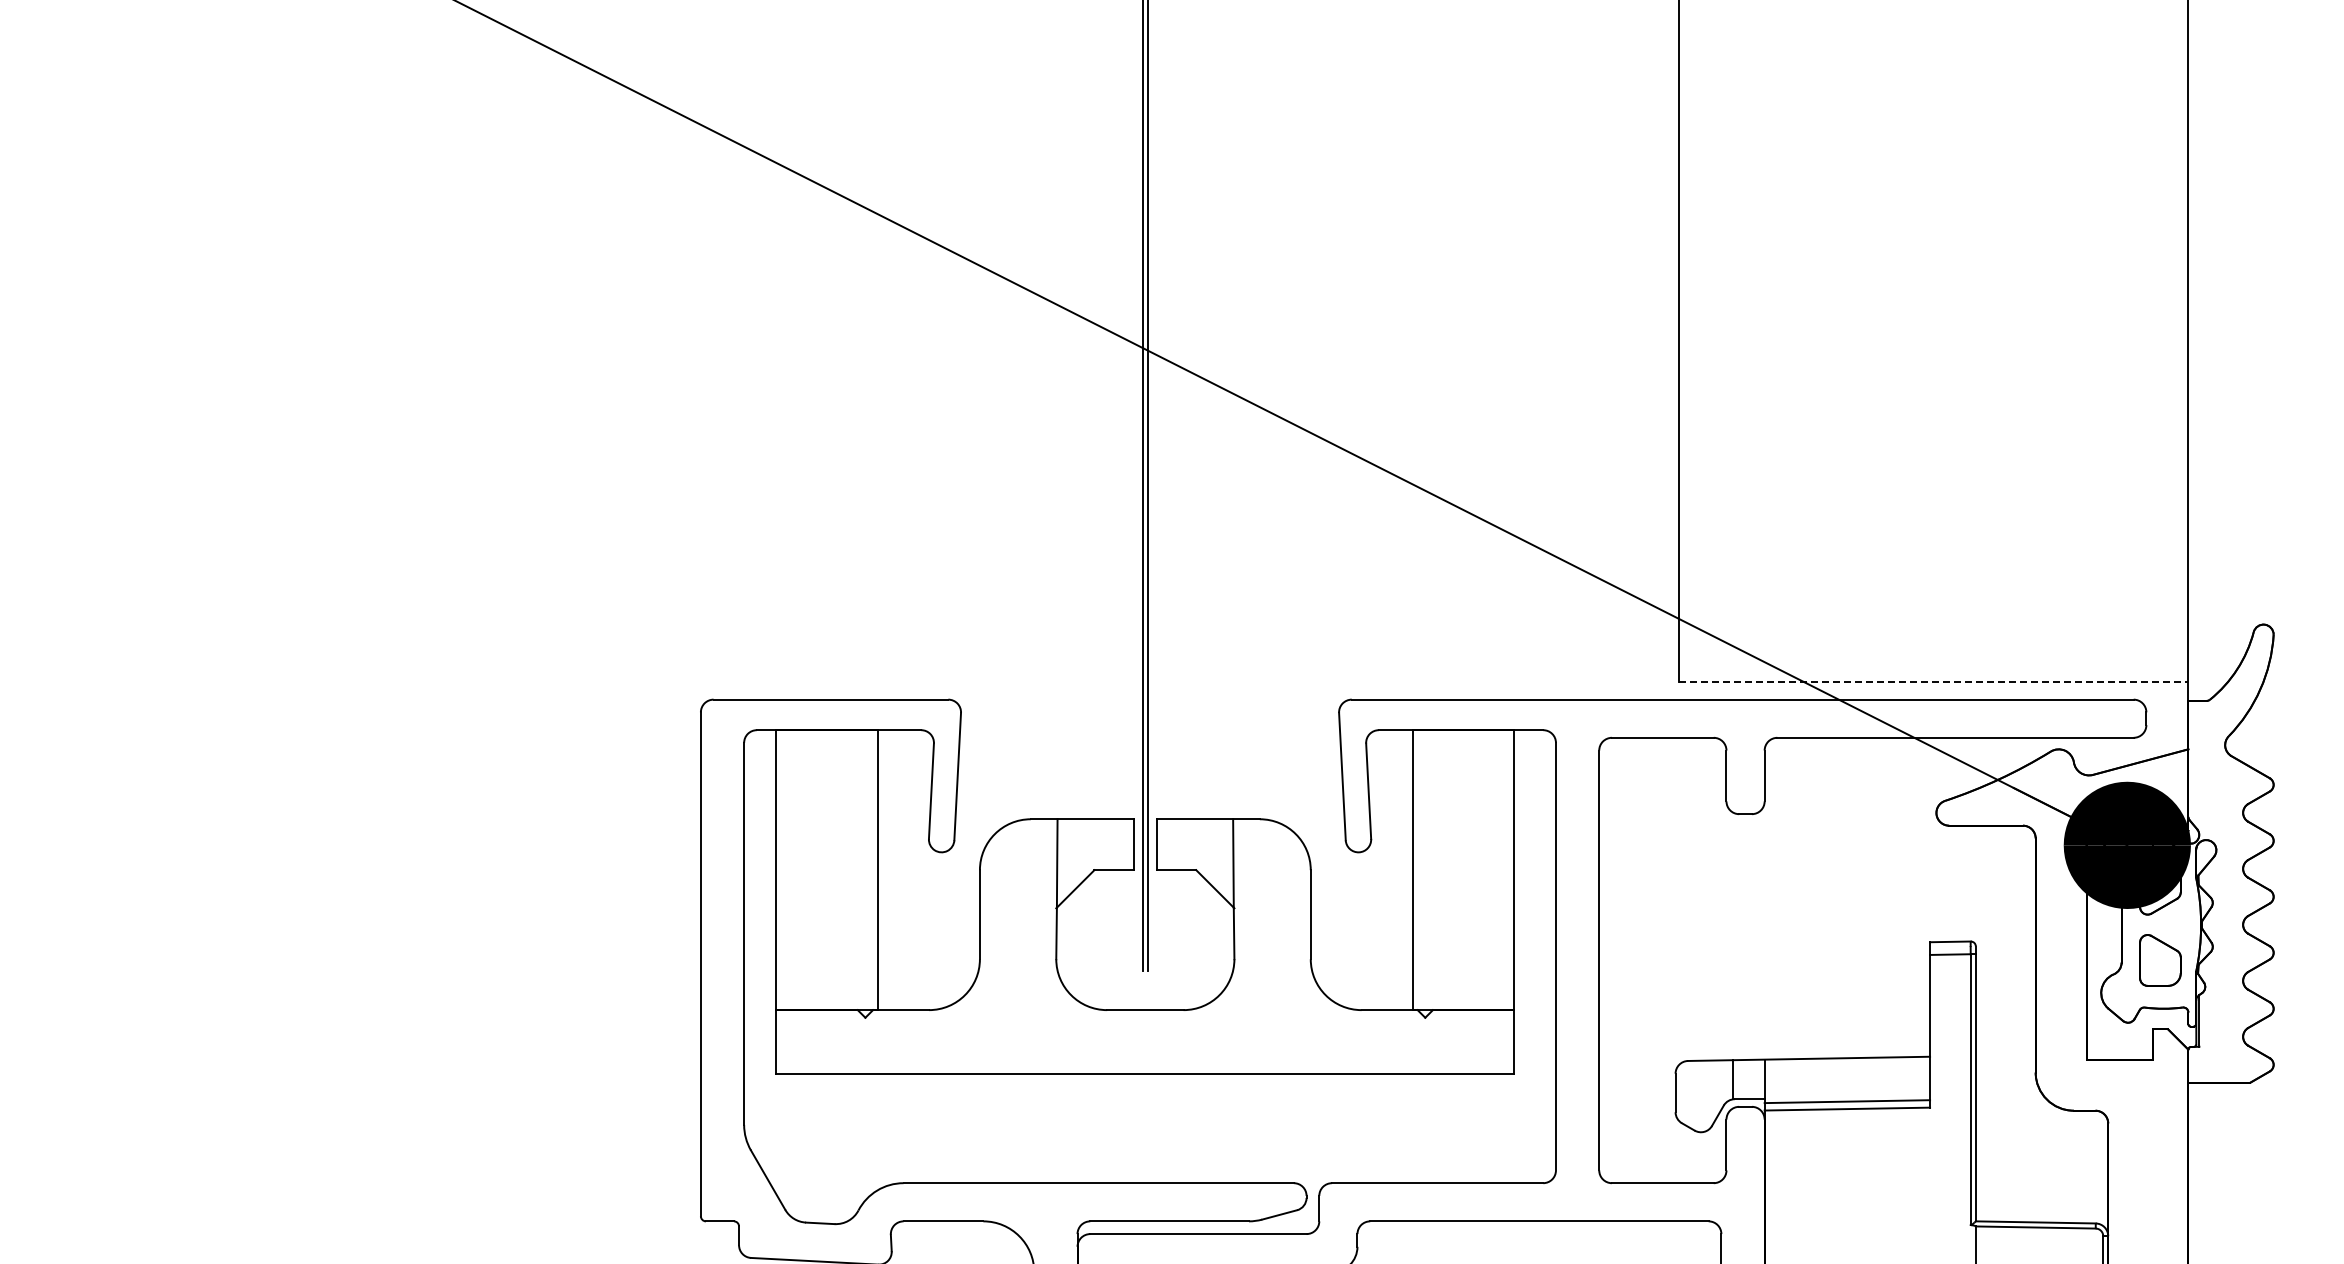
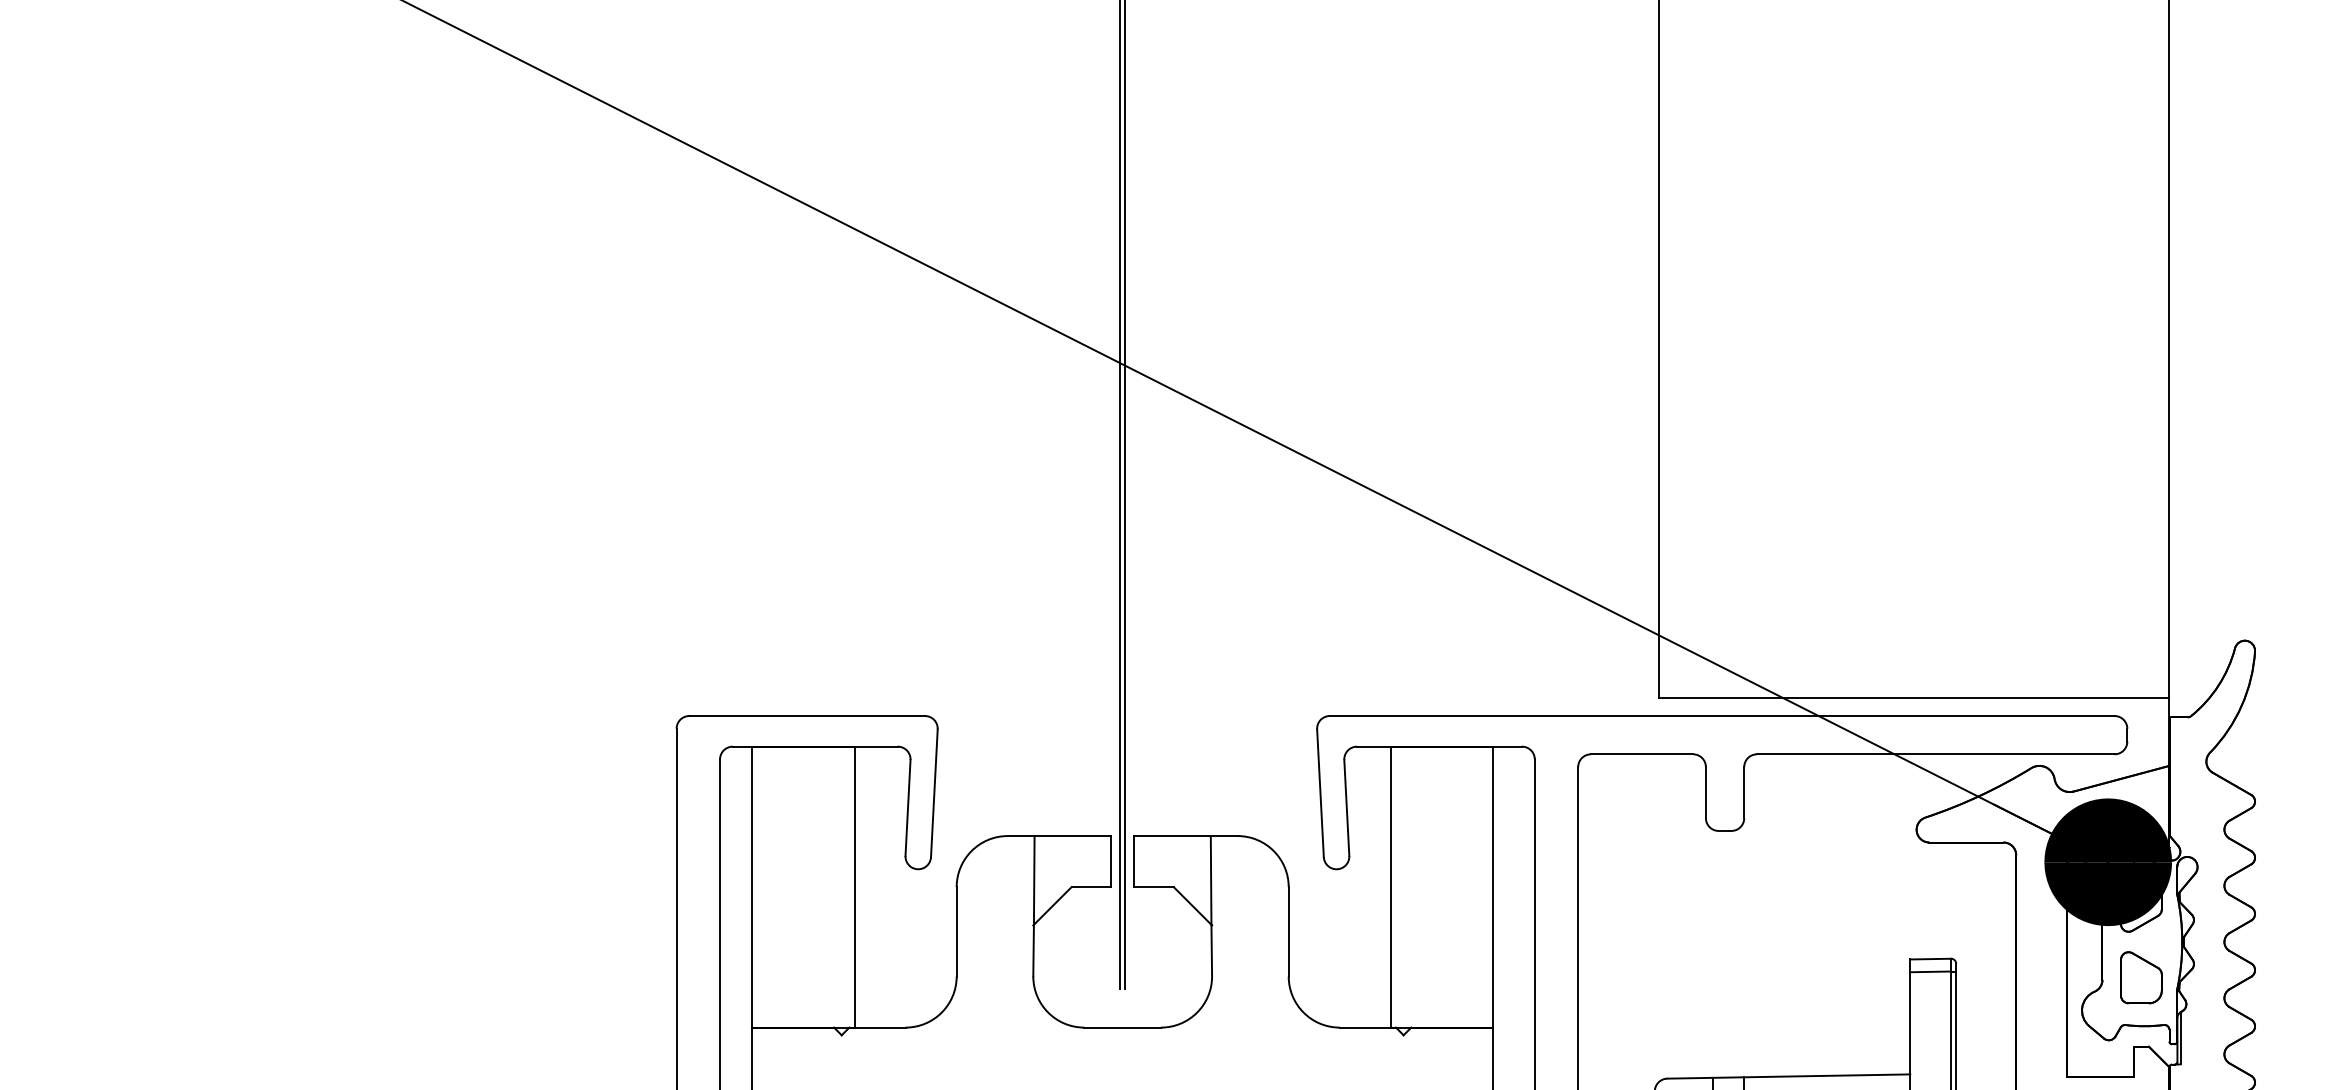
line: (1934, 681) -> (1914, 697), dashed -> solid

